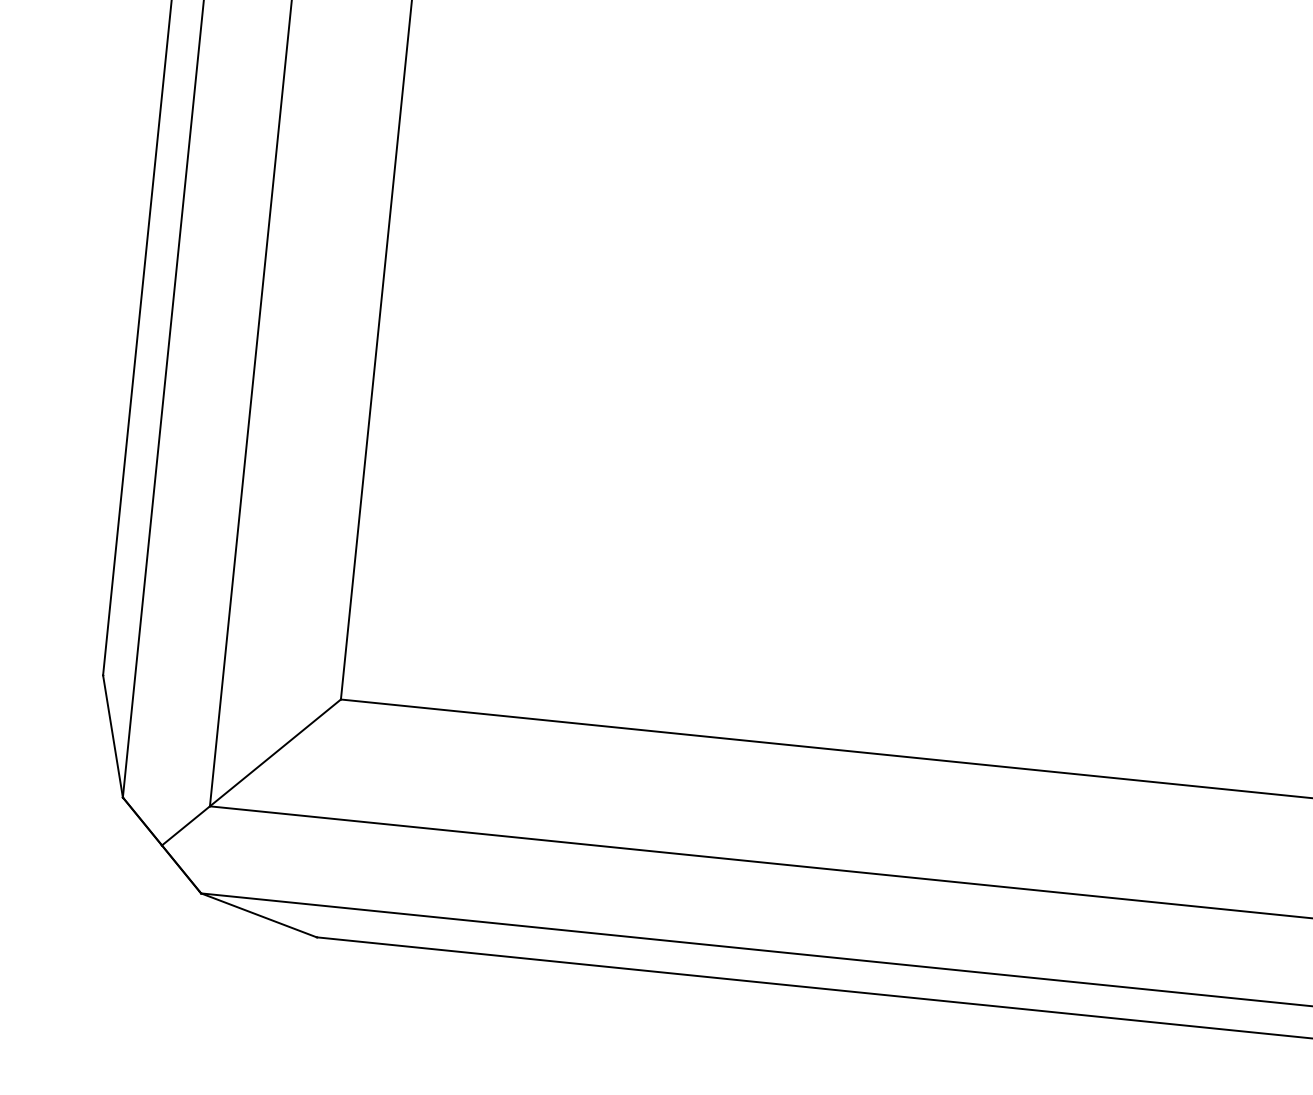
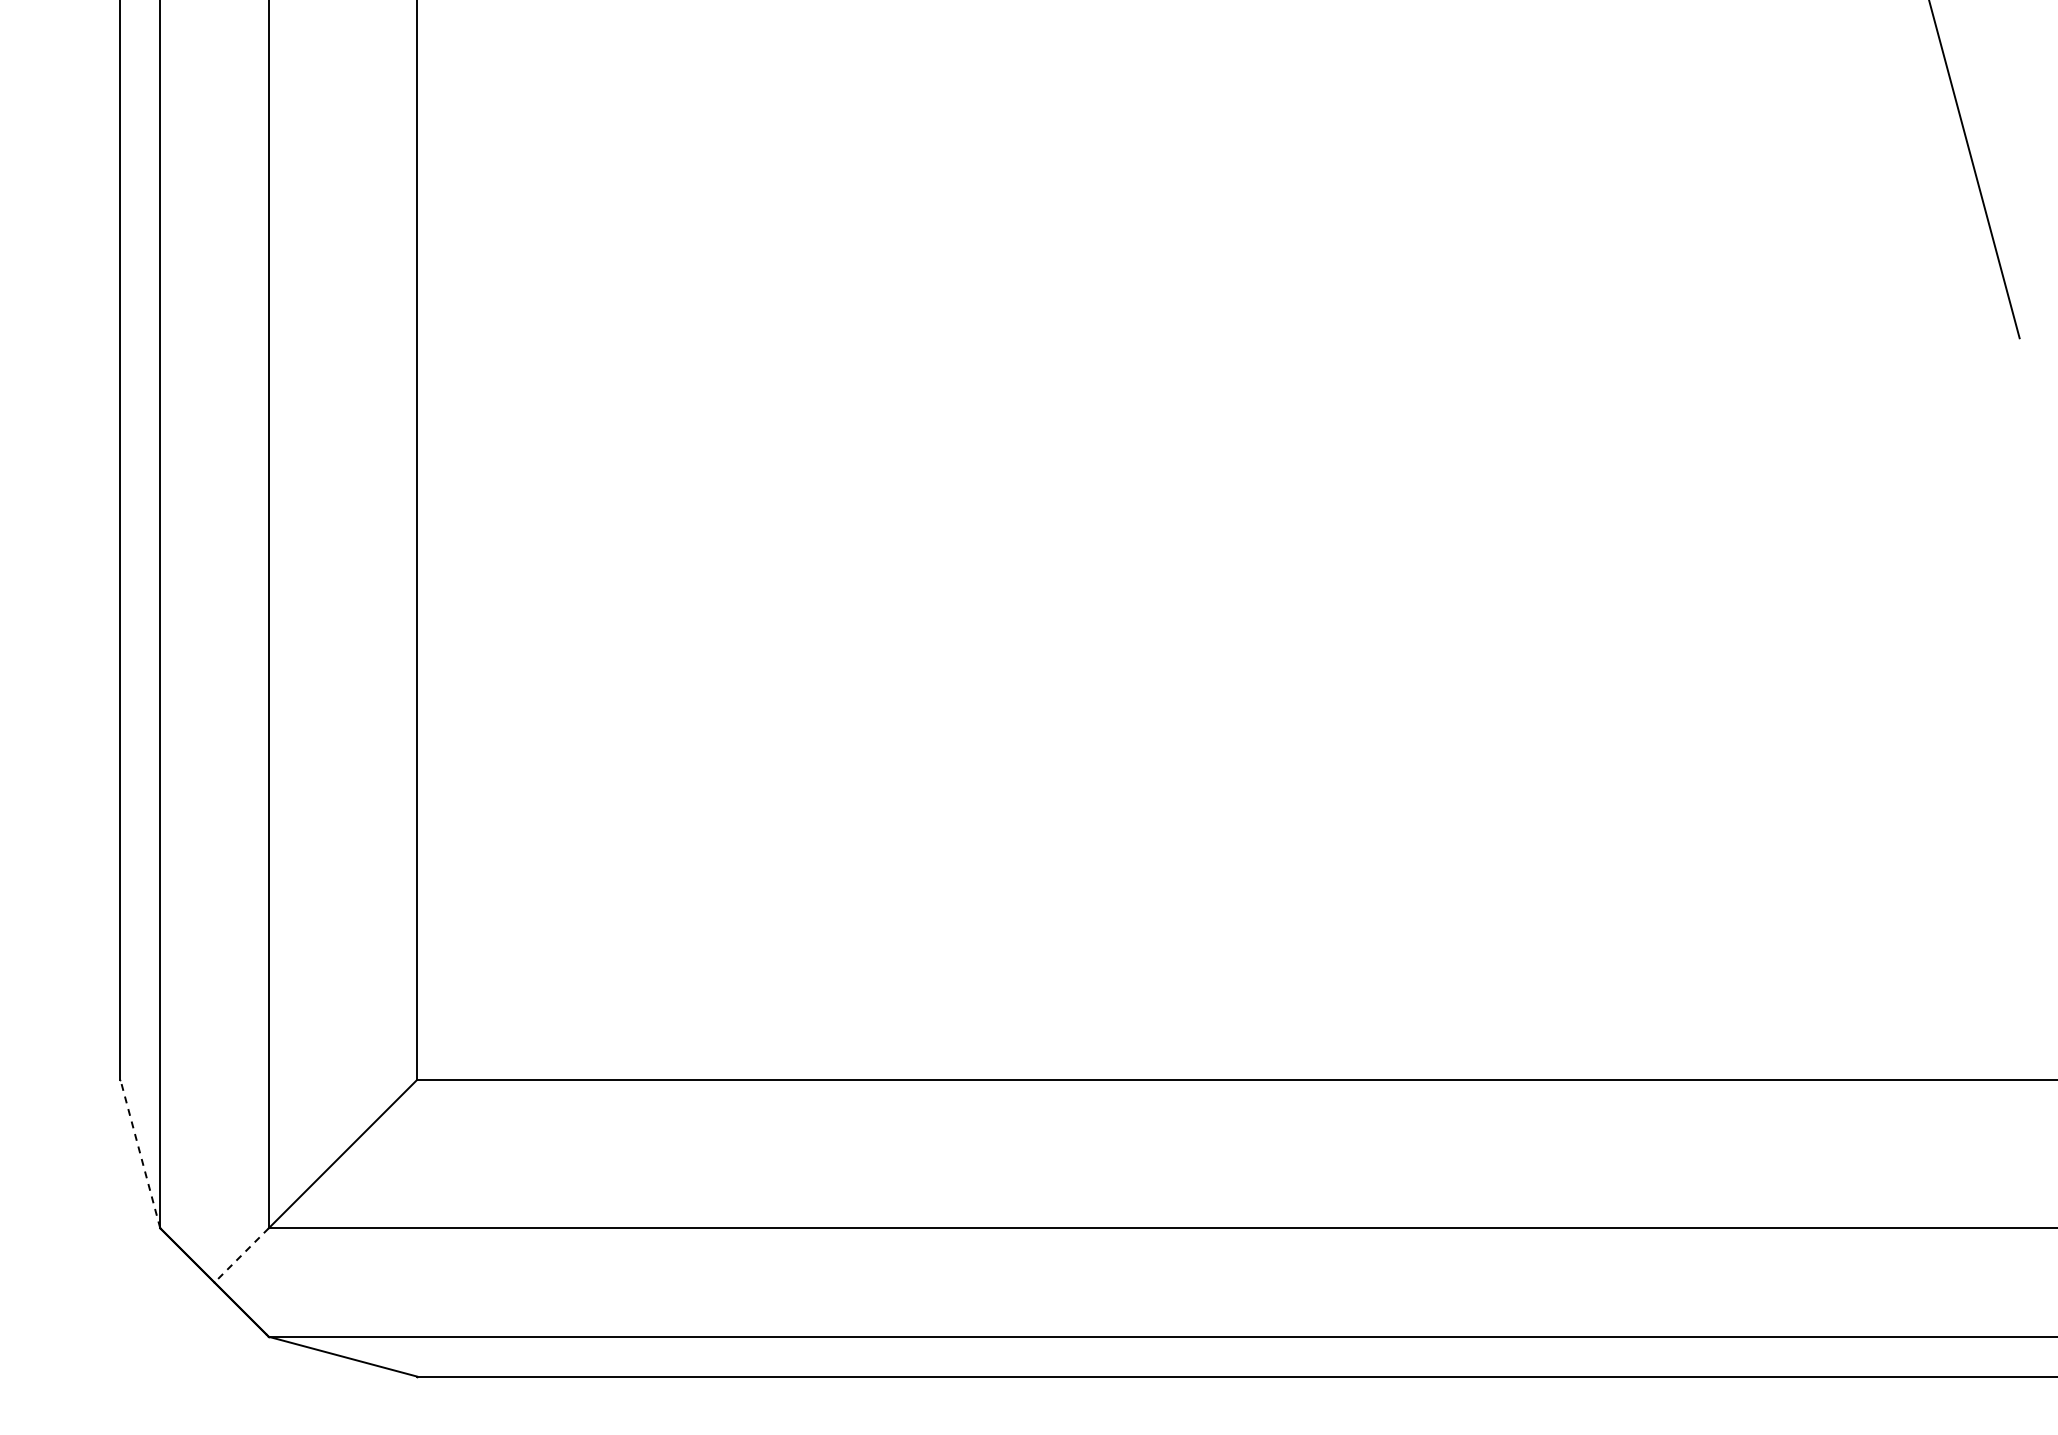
line: (113, 736) -> (140, 1154), solid -> dashed
line: (185, 825) -> (241, 1255), solid -> dashed

